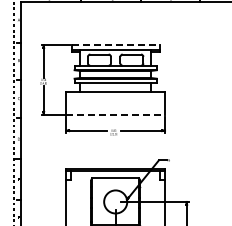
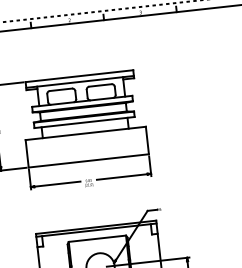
line: (116, 45) -> (80, 76), dashed -> solid
line: (116, 114) -> (89, 160), dashed -> solid

